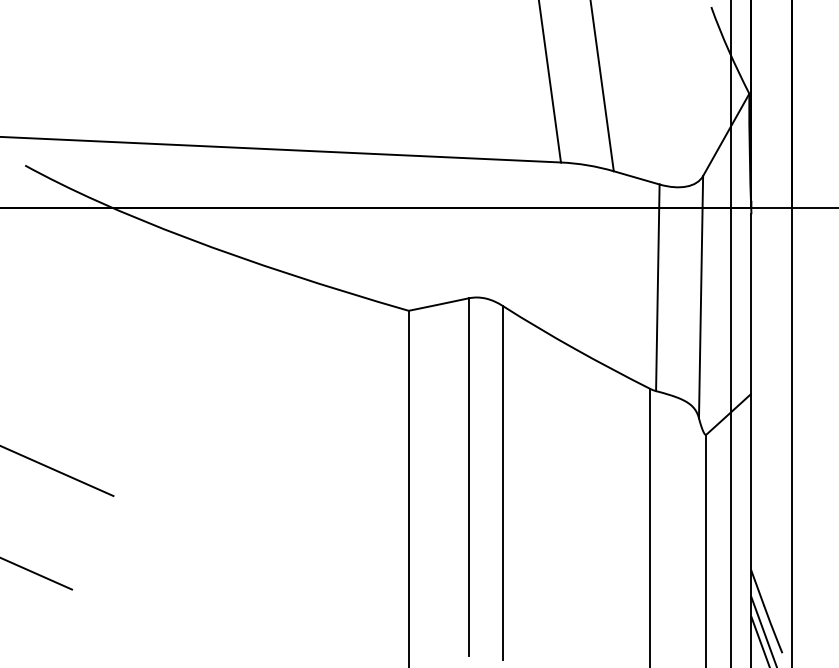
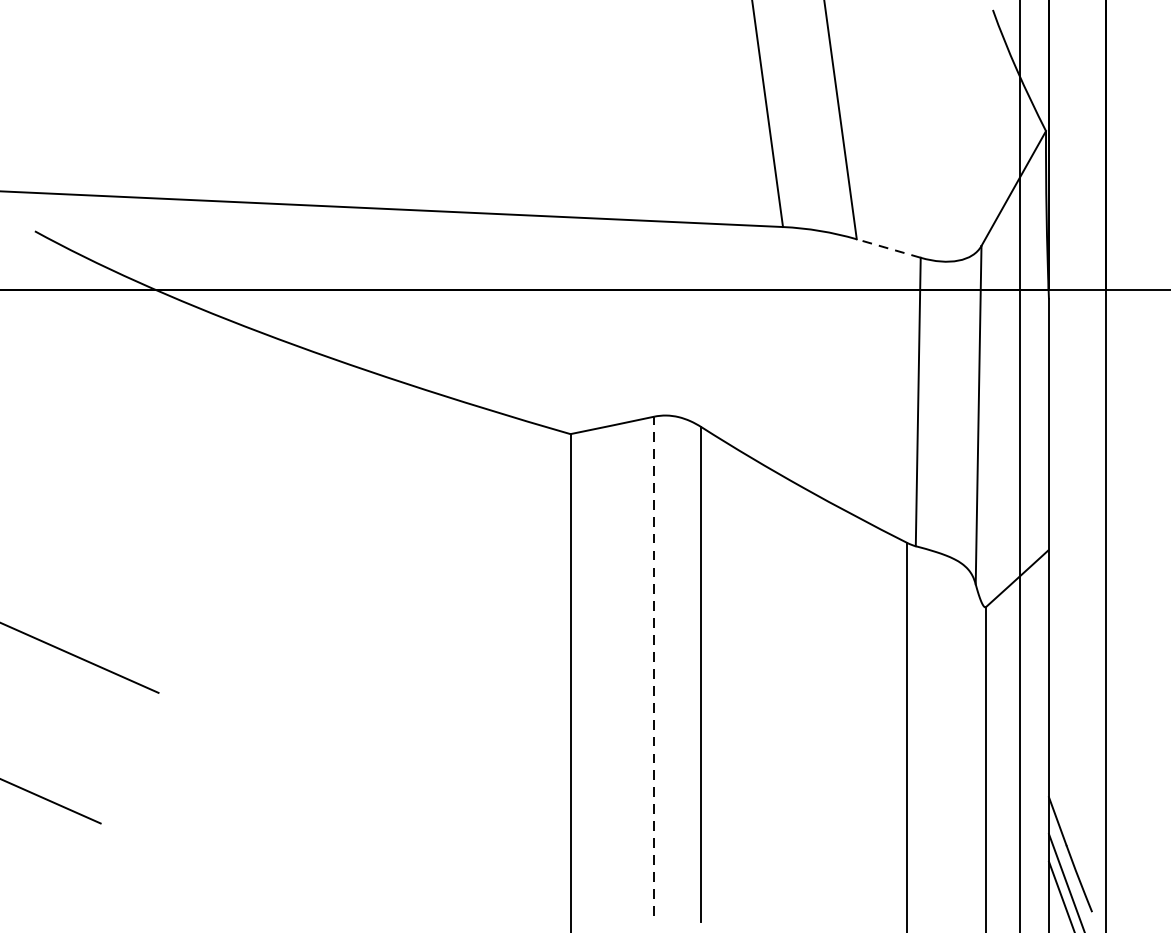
line: (636, 177) -> (888, 247), solid -> dashed
line: (468, 476) -> (653, 665), solid -> dashed

